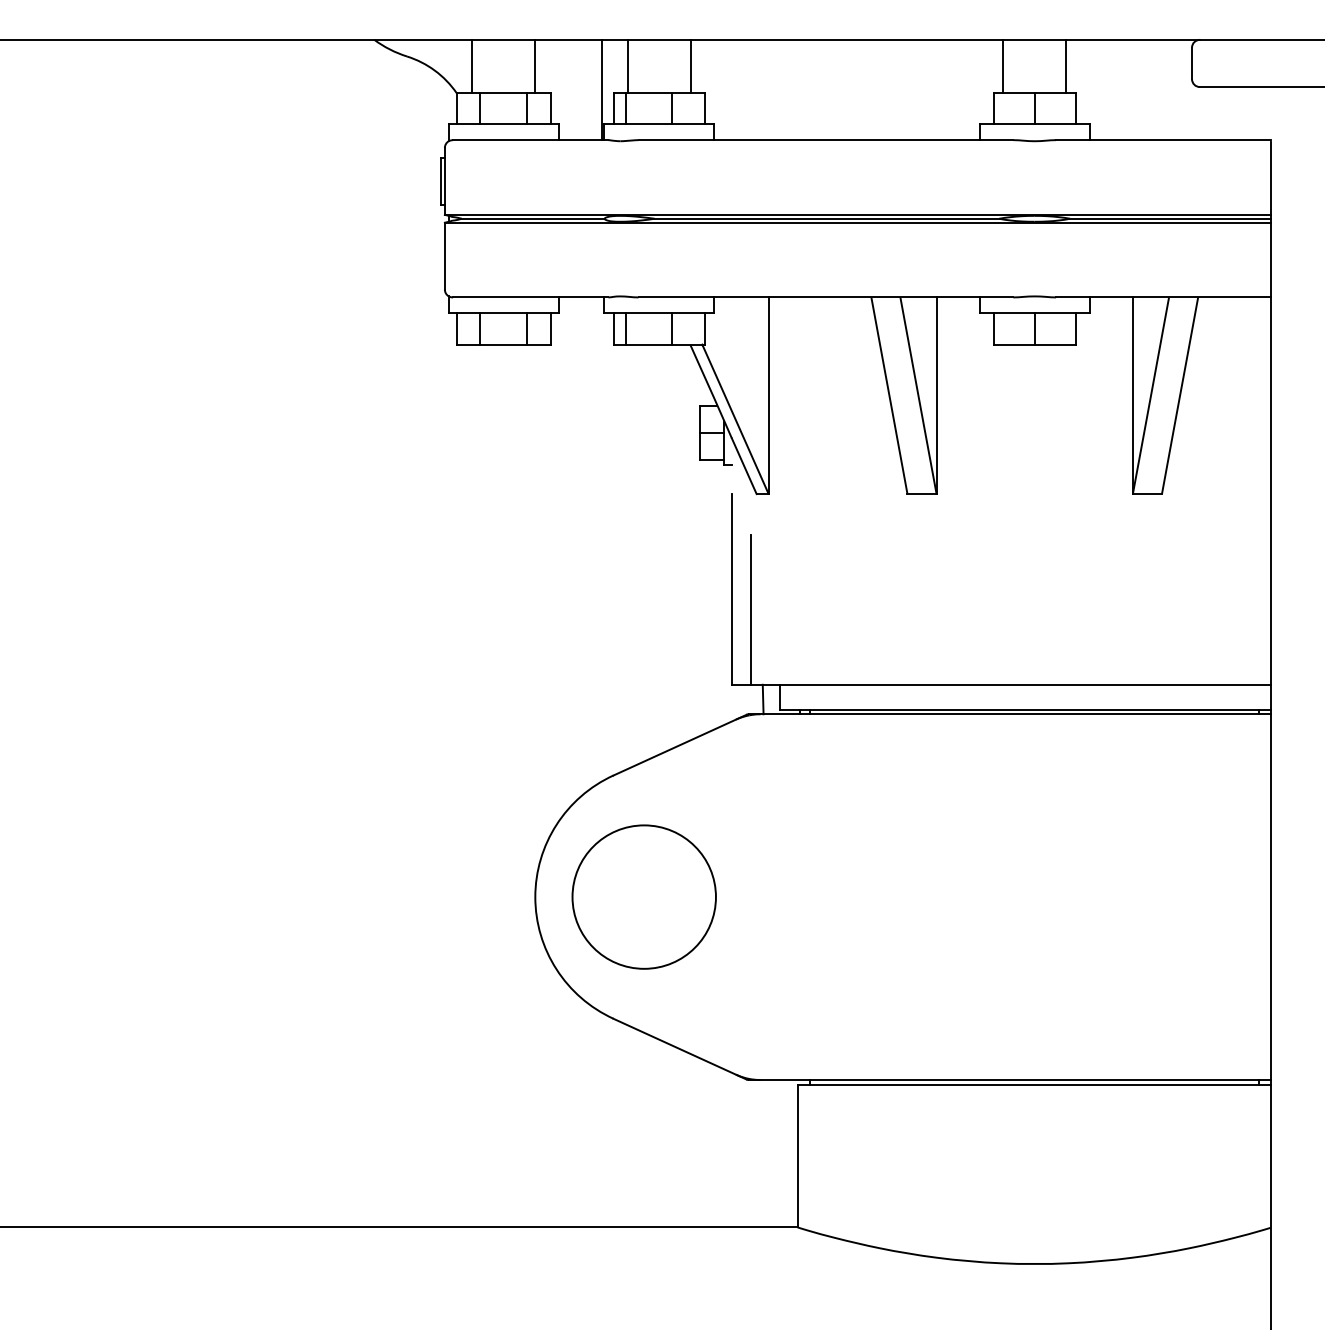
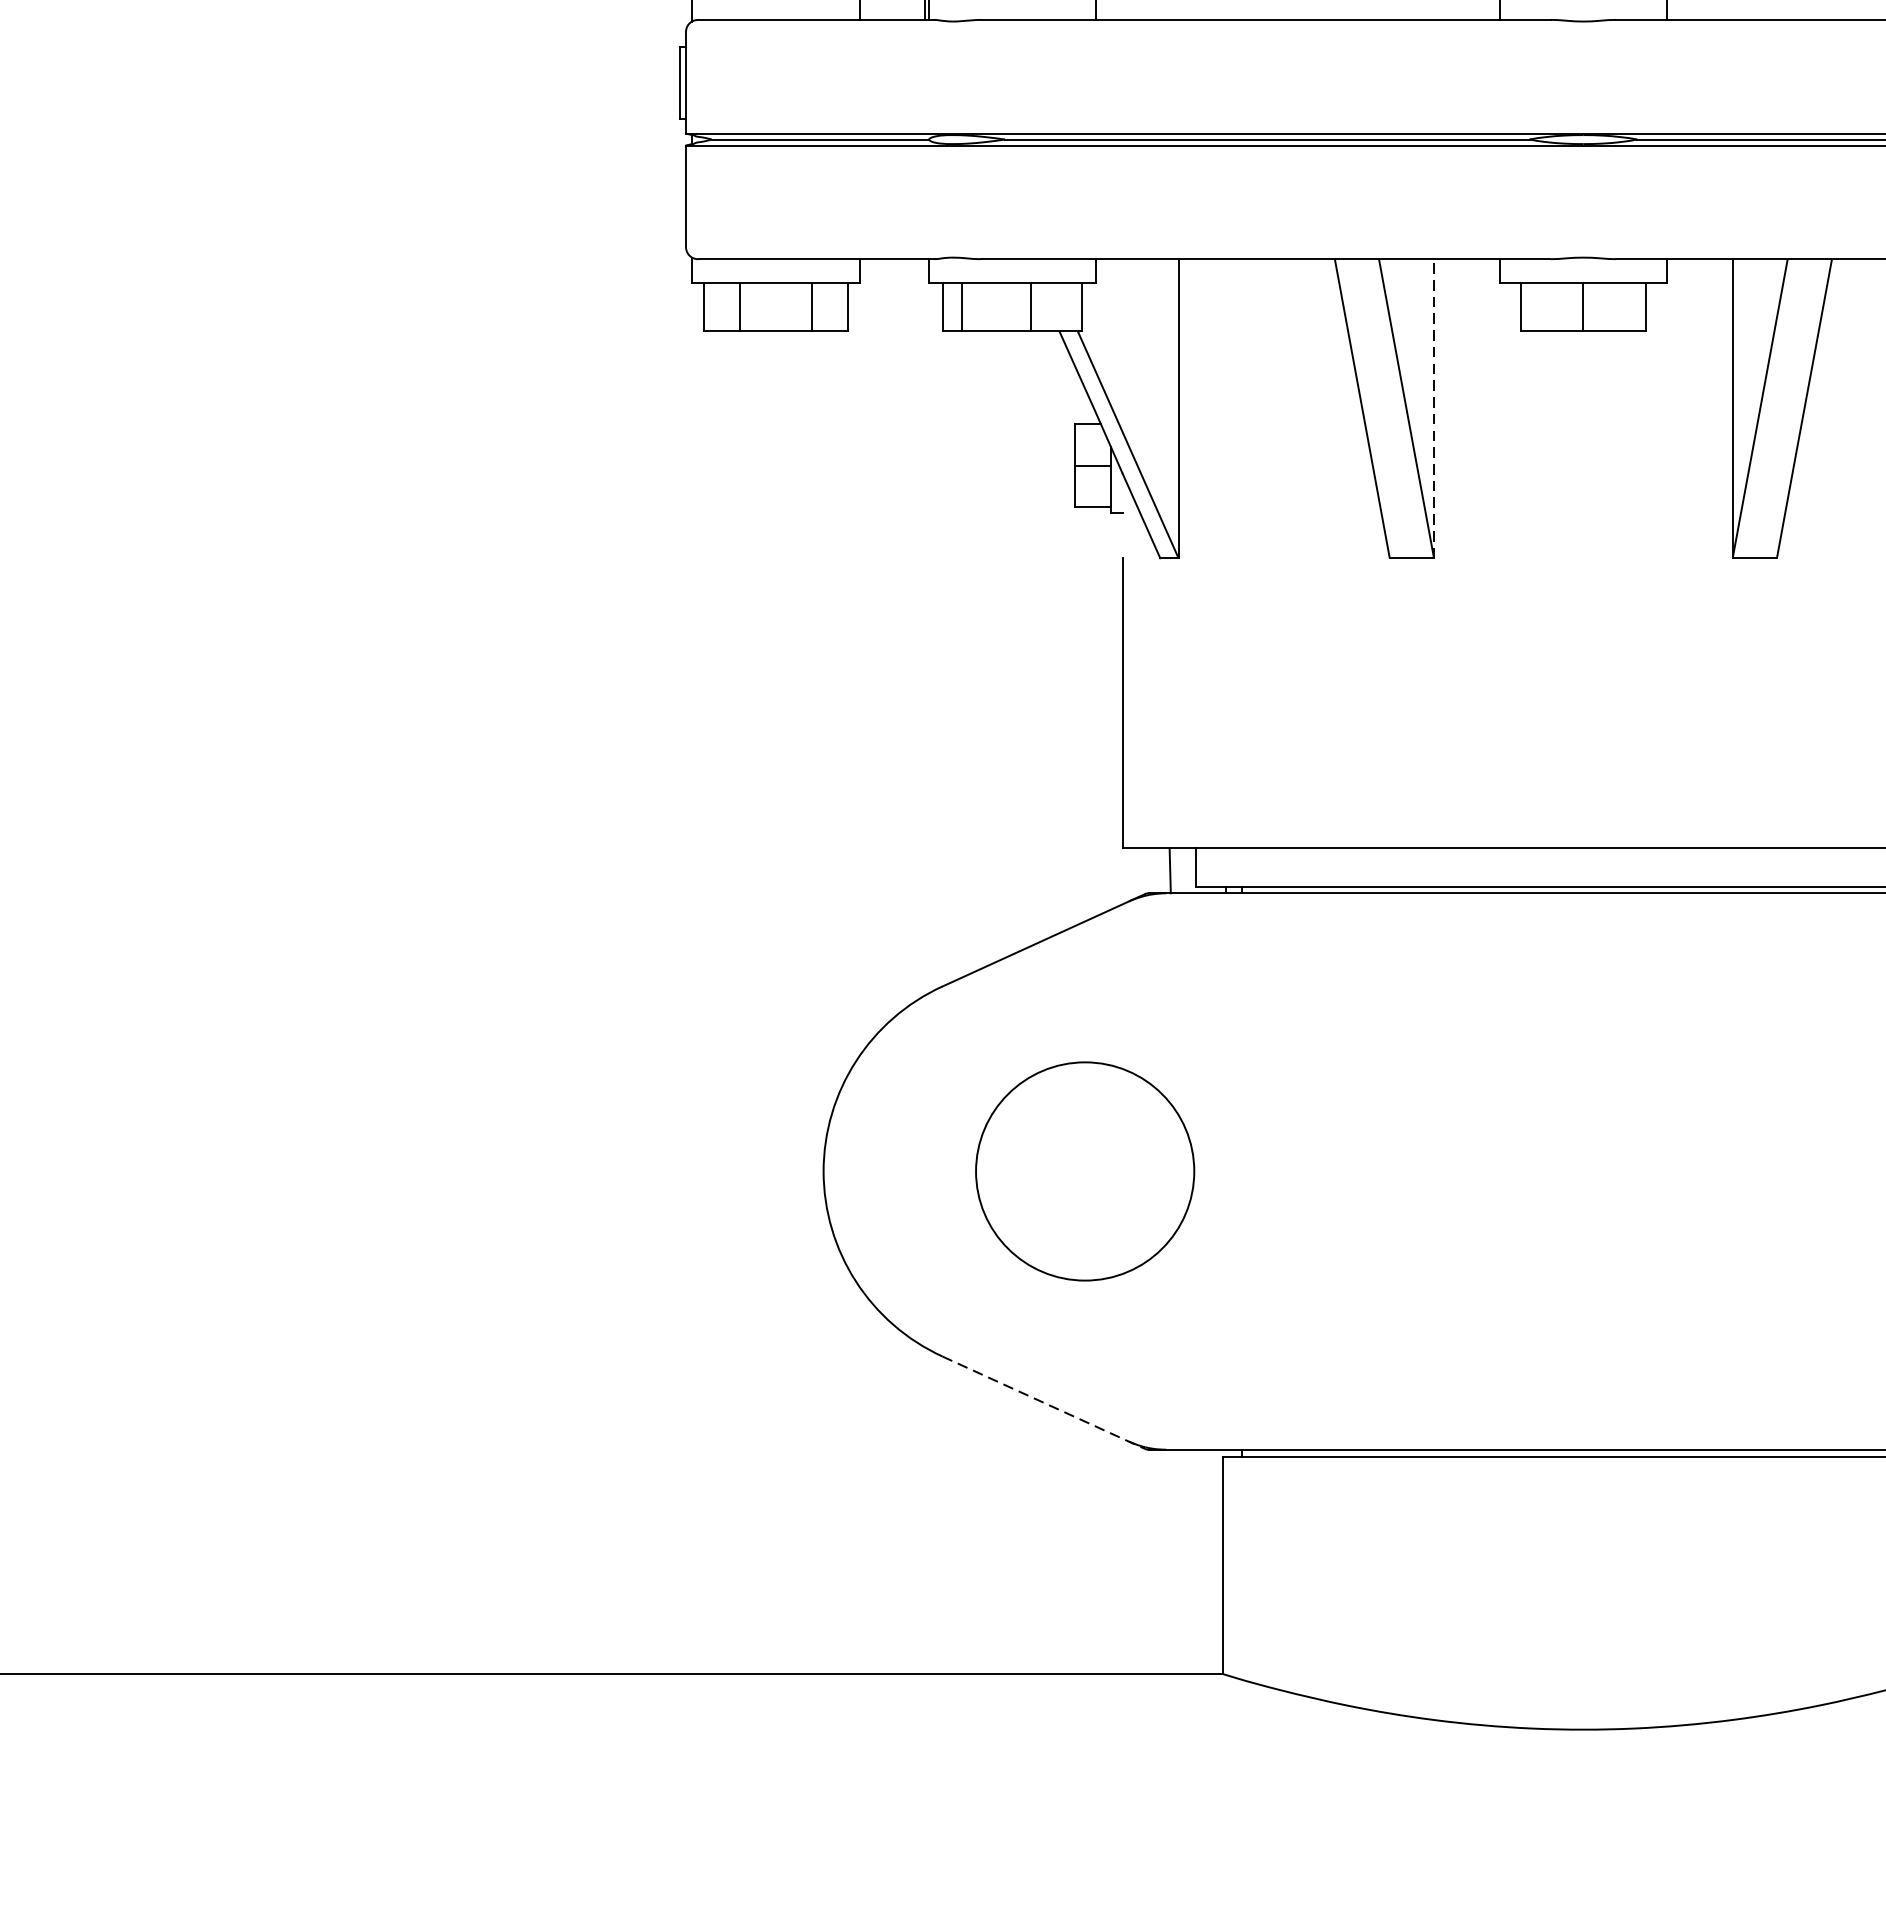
line: (936, 395) -> (1433, 408), solid -> dashed
line: (750, 609) -> (1150, 733), removed
circle: (643, 896) -> (1084, 1170), moved
line: (680, 1049) -> (1044, 1403), solid -> dashed

